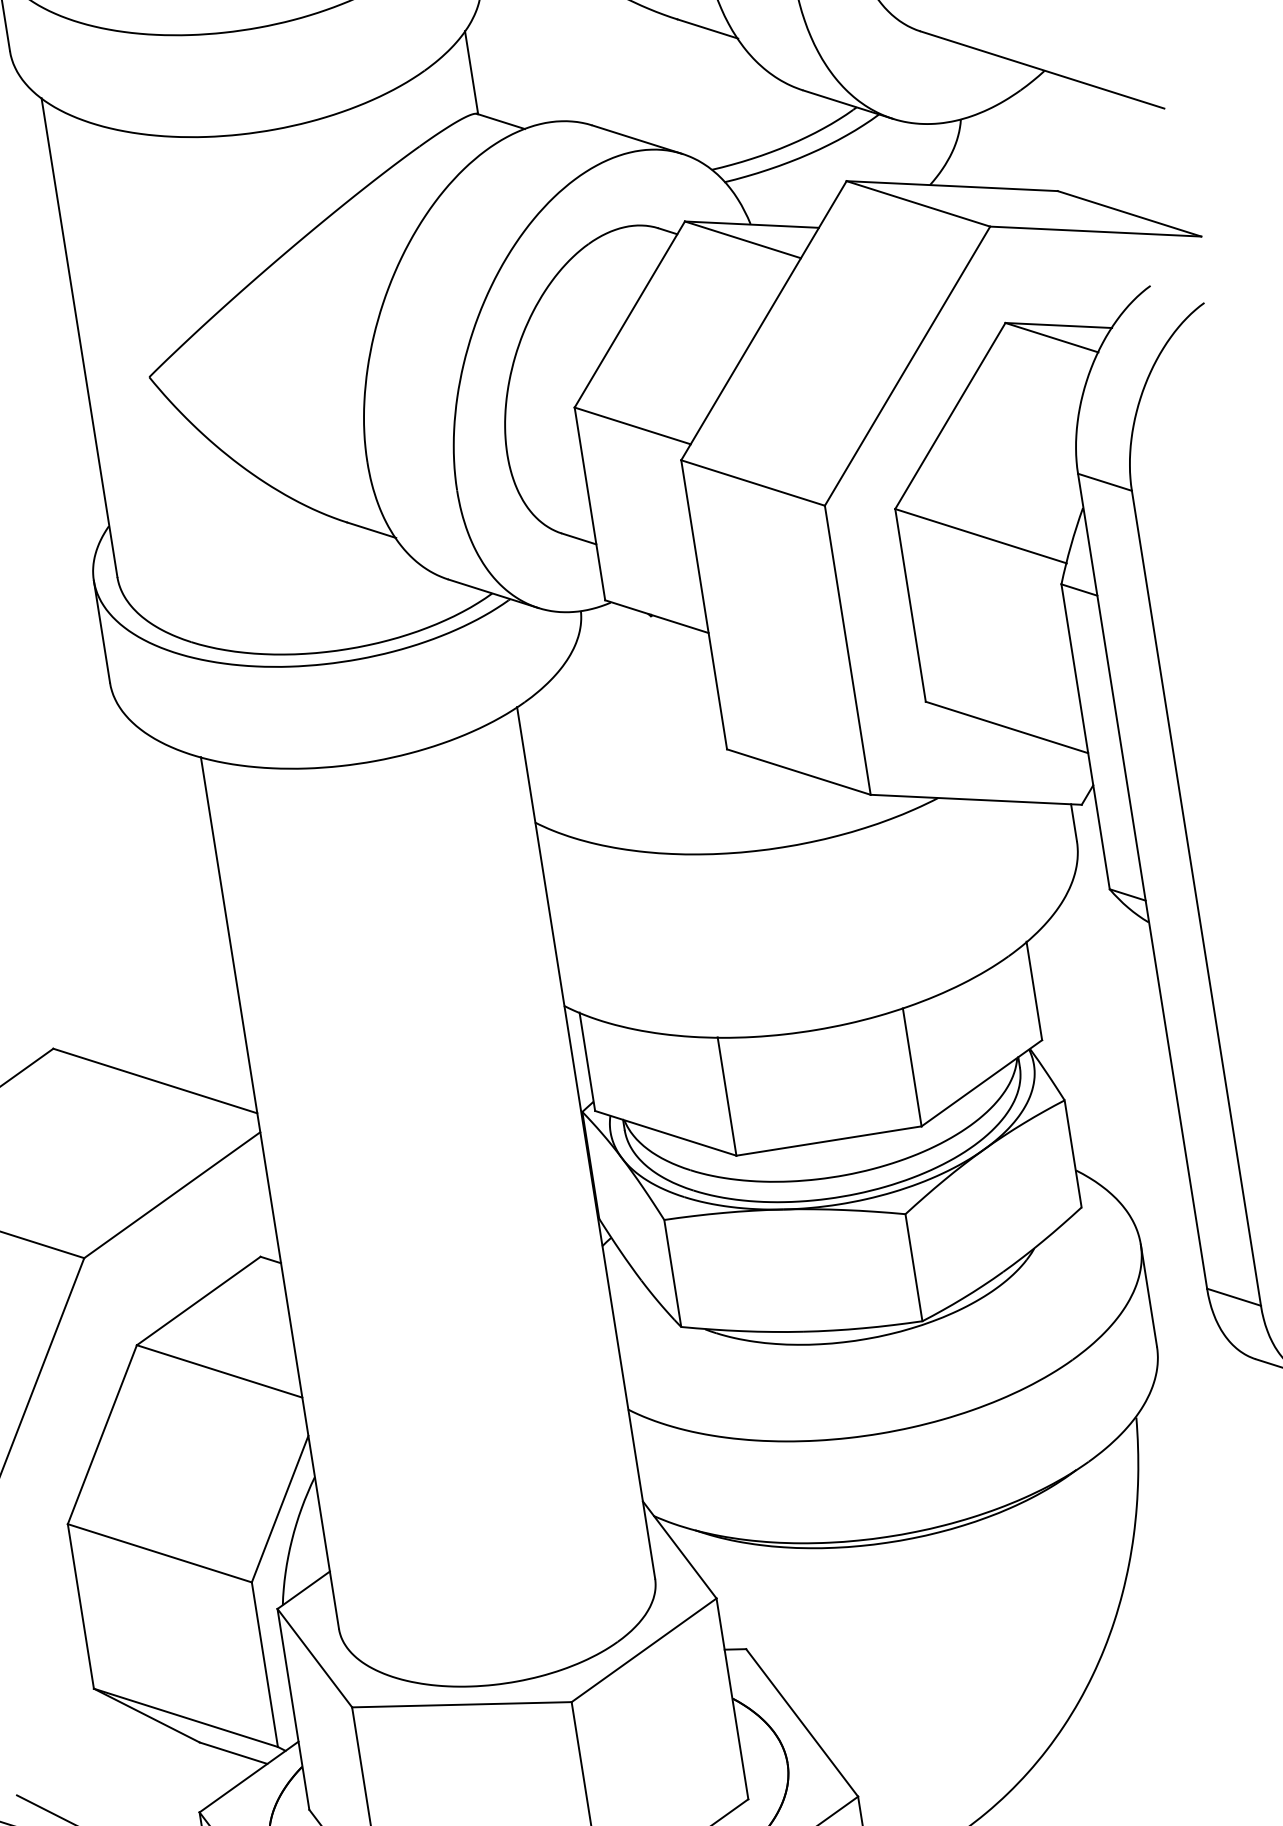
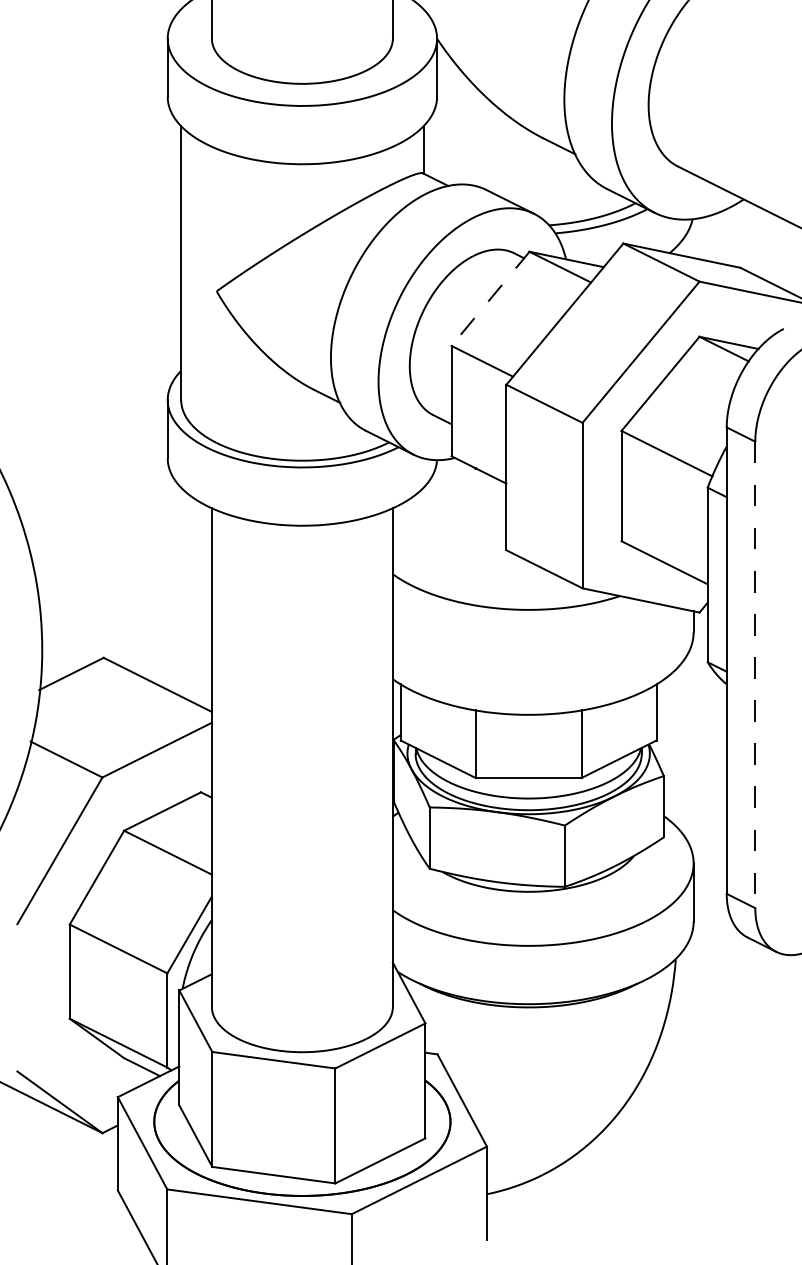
line: (629, 315) -> (490, 299), solid -> dashed
line: (1196, 899) -> (755, 675), solid -> dashed

